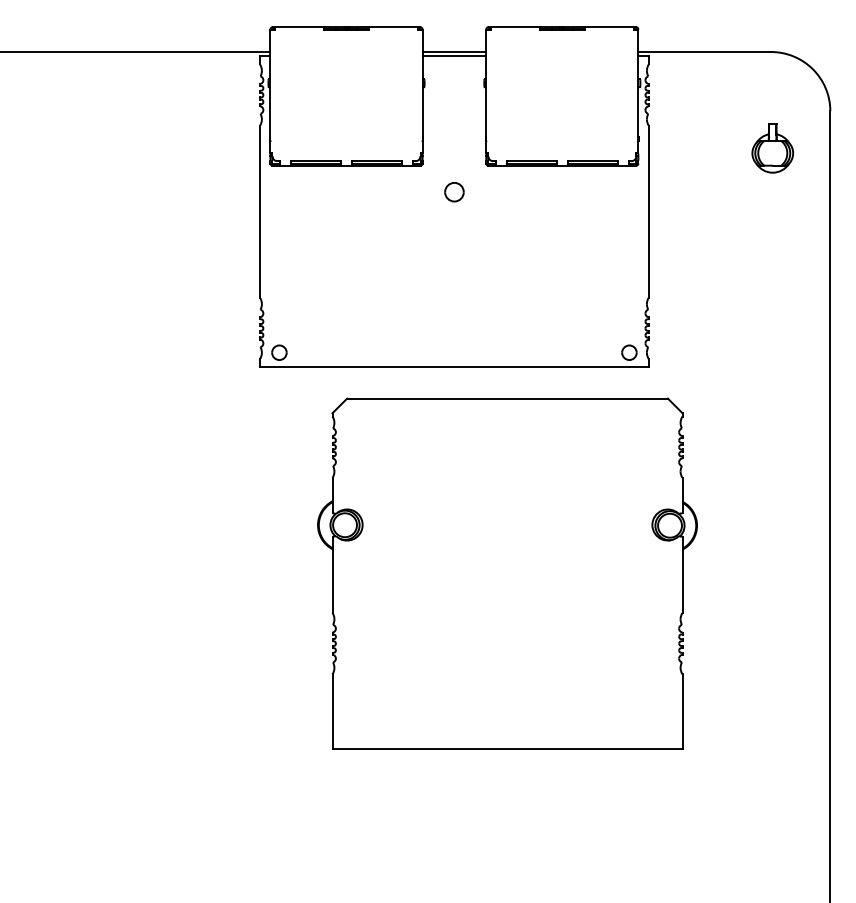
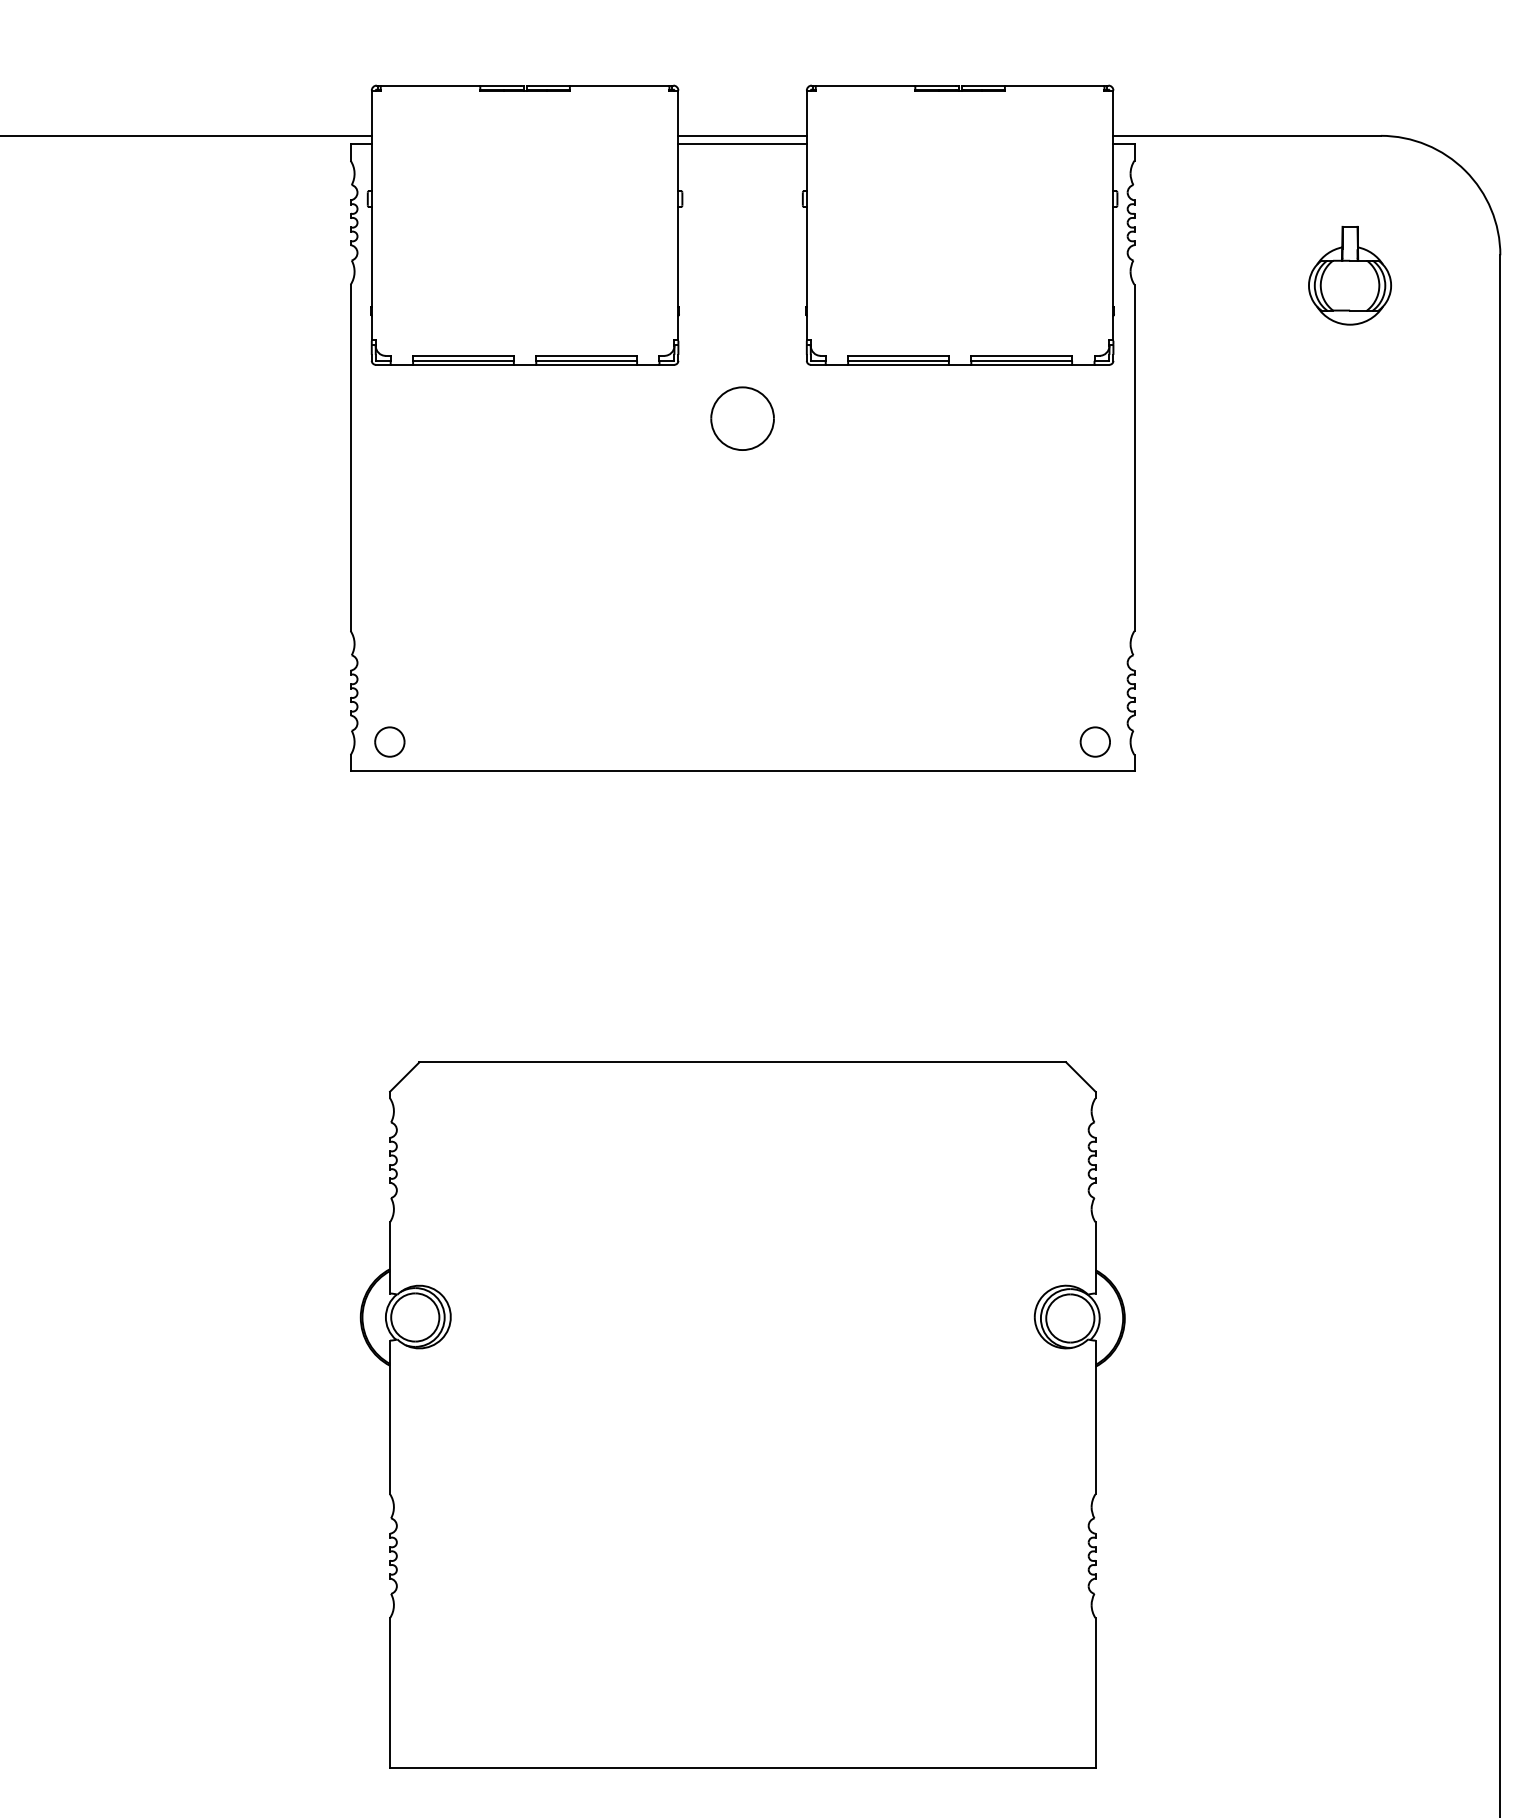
part: (772, 148) -> (1349, 275), moved
part: (454, 191) -> (742, 417), size x1.67
part: (507, 573) -> (742, 1414), moved

